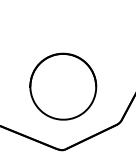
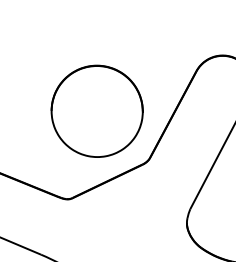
part: (62, 86) -> (96, 110), moved

